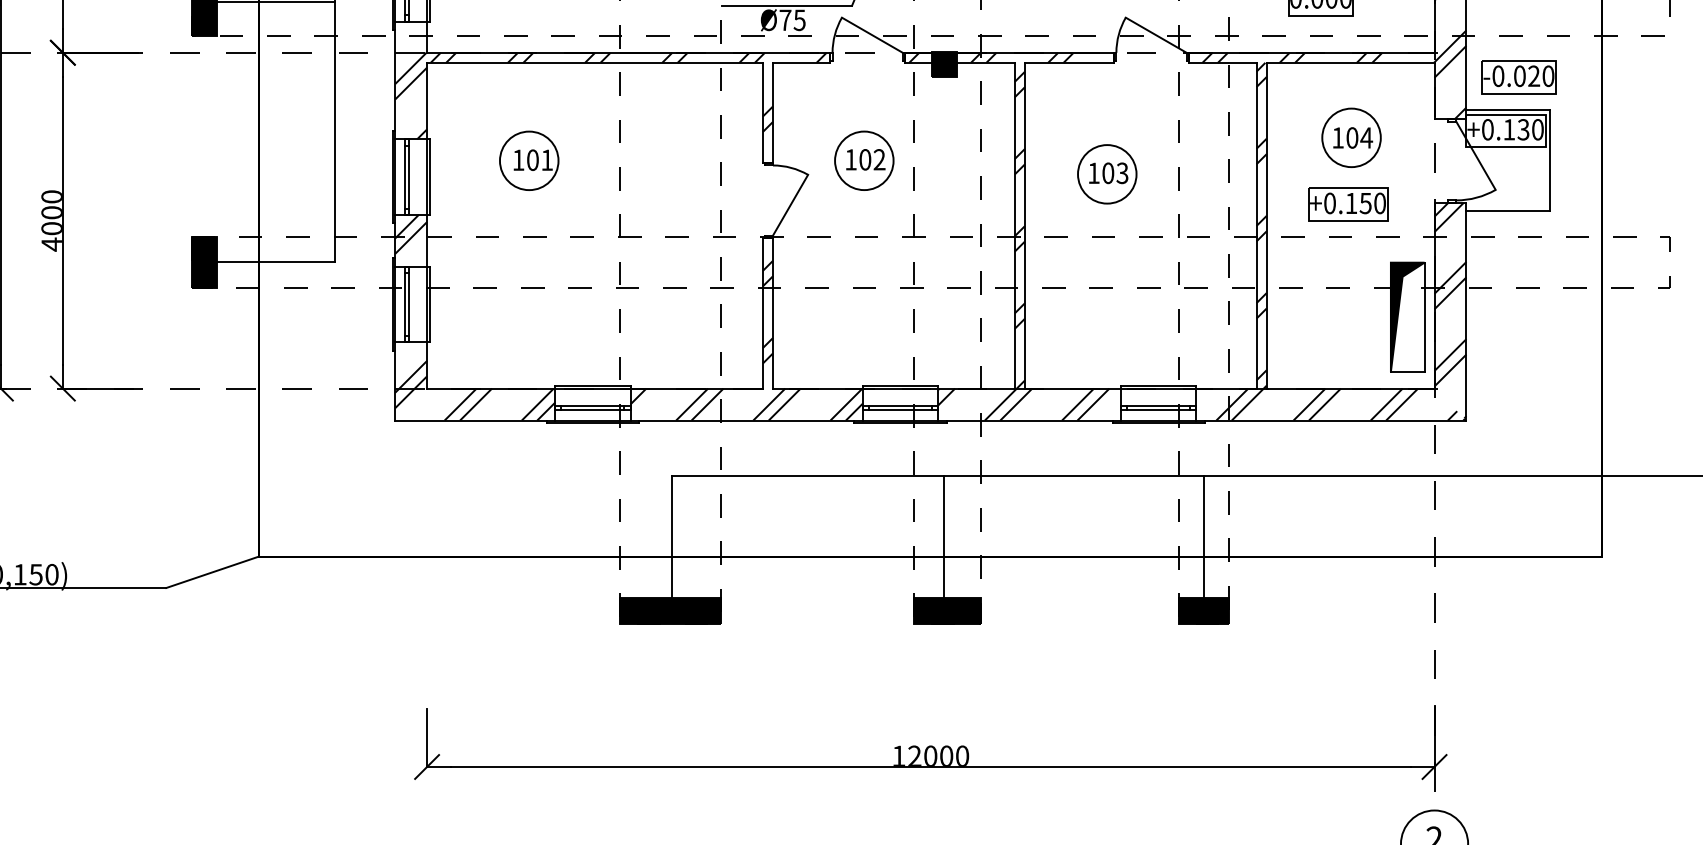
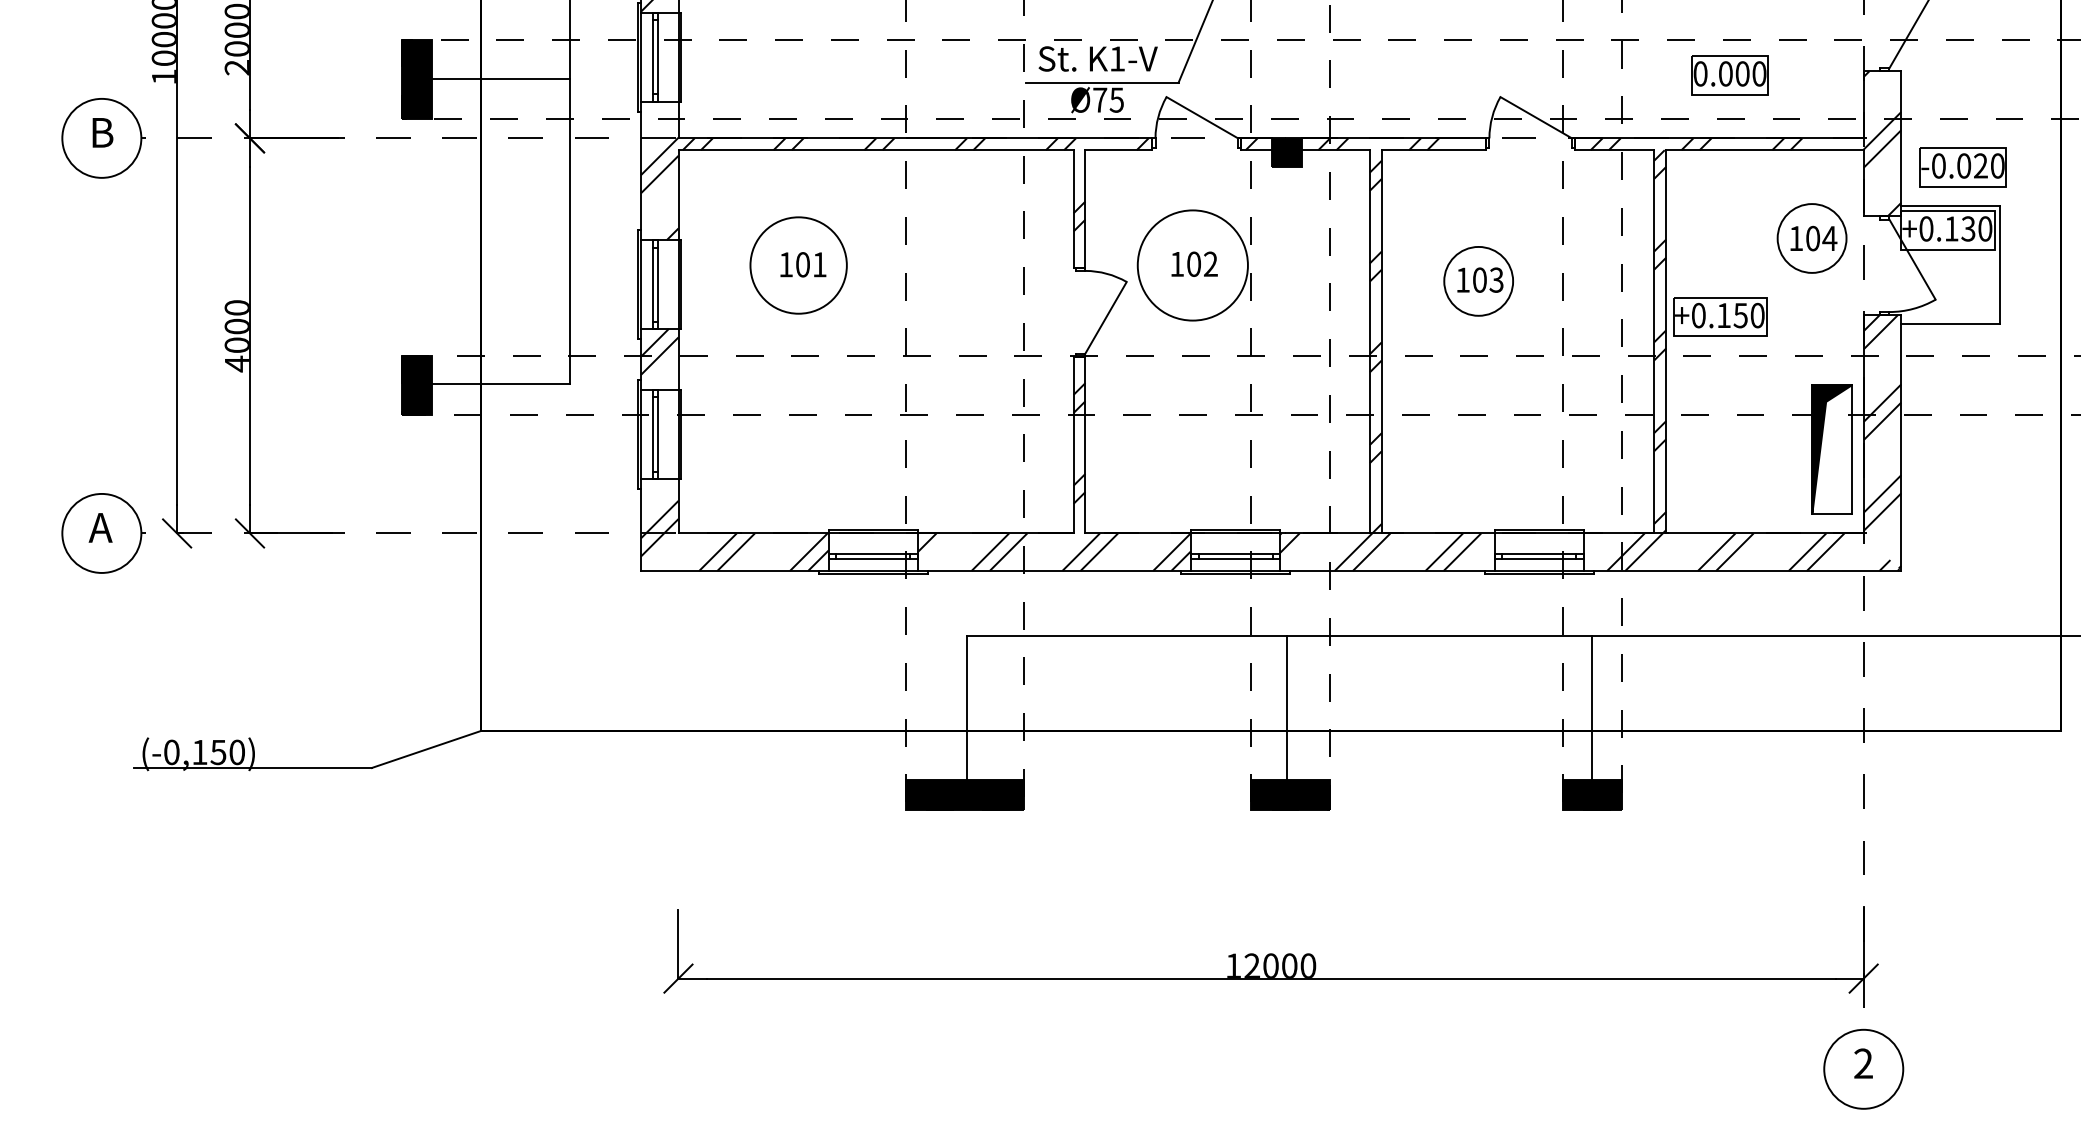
part: (1351, 137) -> (1811, 238), moved
circle: (529, 160) -> (798, 265), size x1.4
circle: (864, 160) -> (1192, 265), size x1.6
part: (1348, 204) -> (1720, 316), moved

